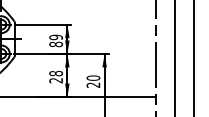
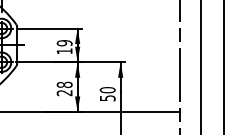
text: (56, 44) -> (65, 51), 89 -> 19
text: (93, 84) -> (107, 97), 20 -> 50

